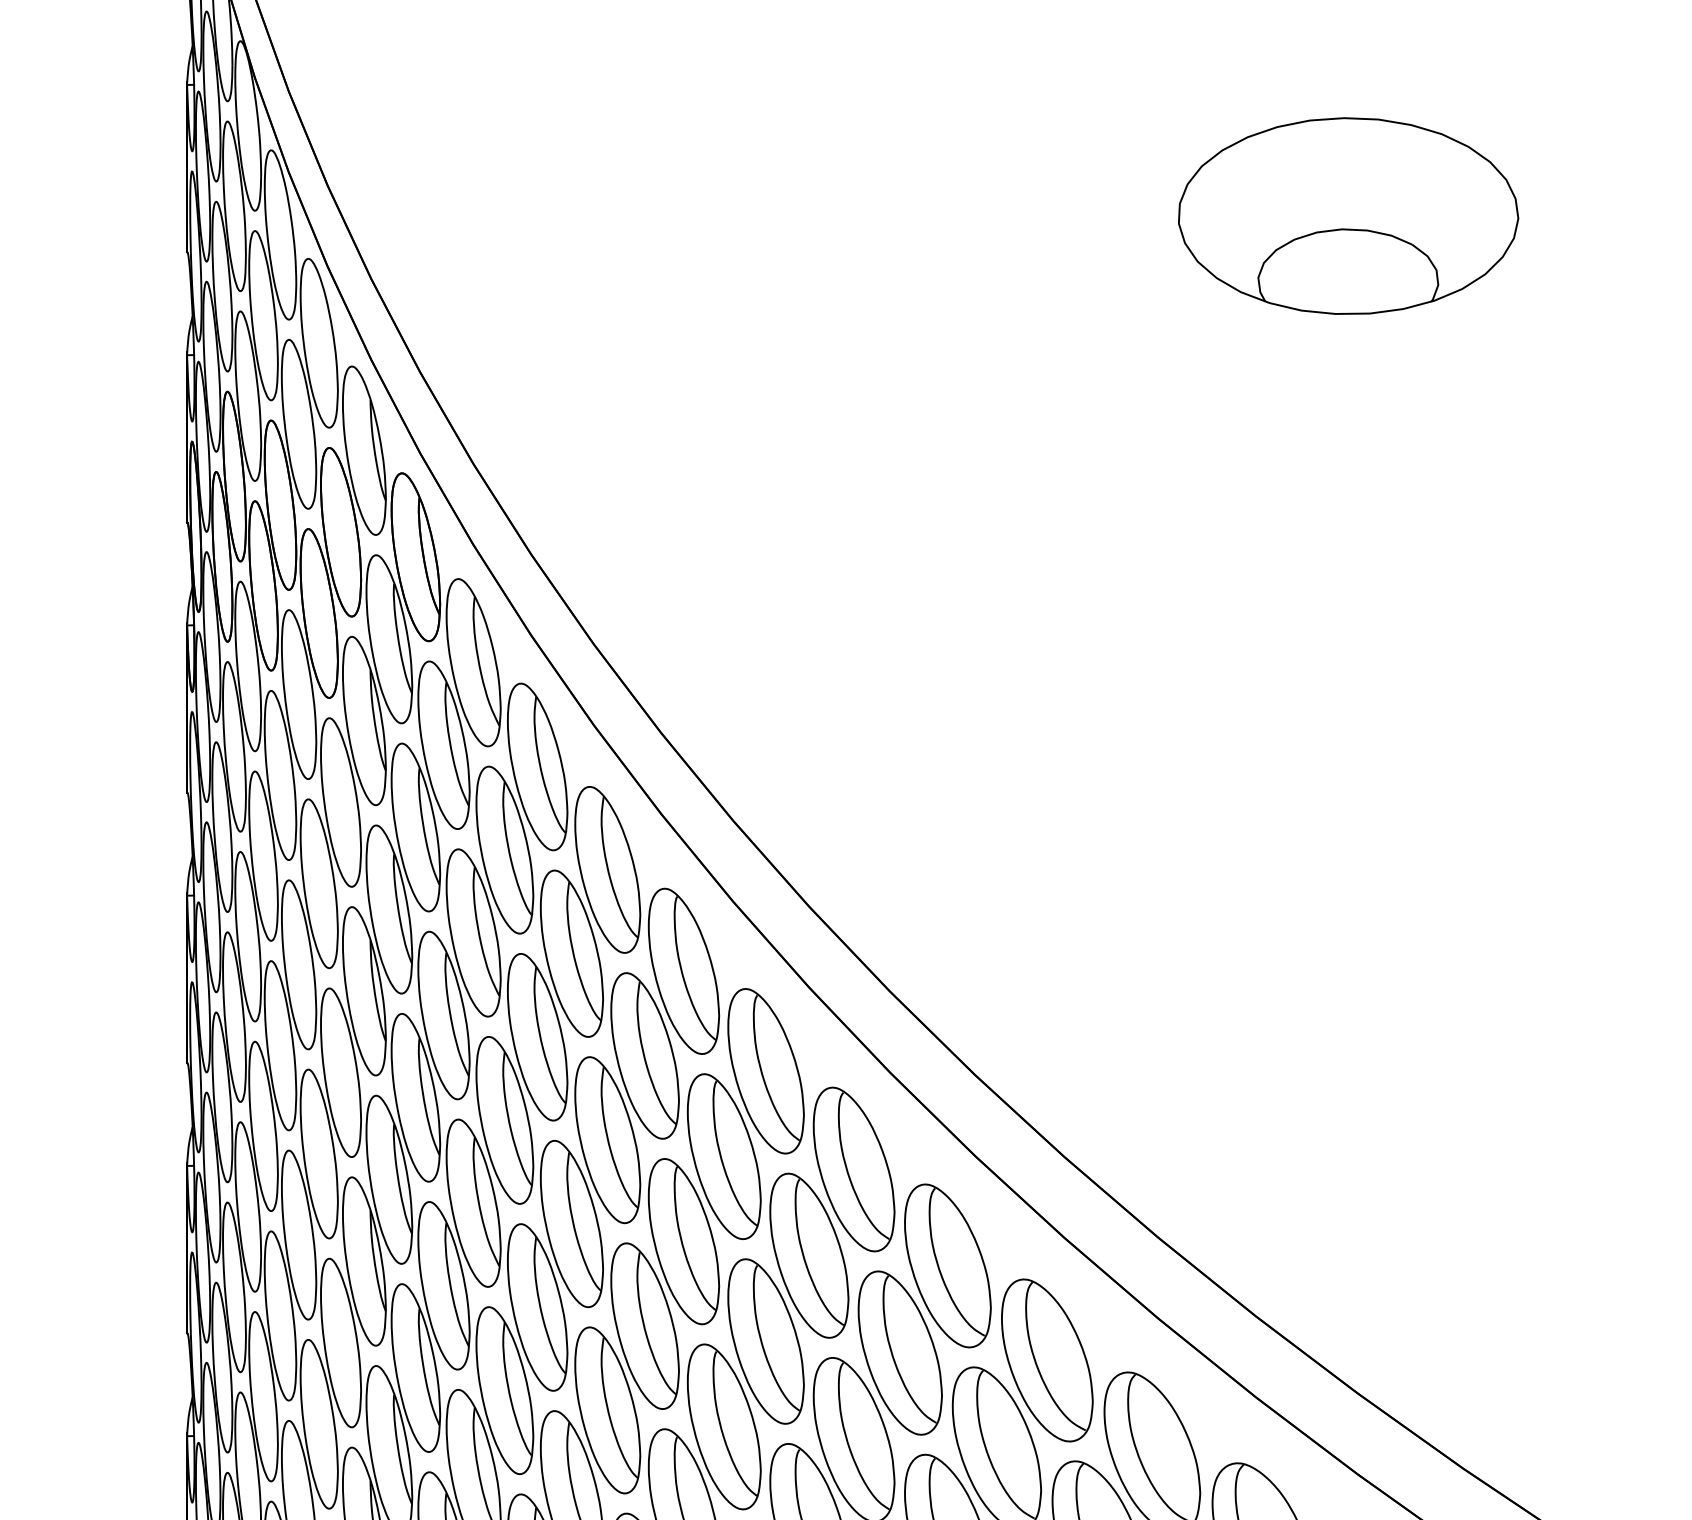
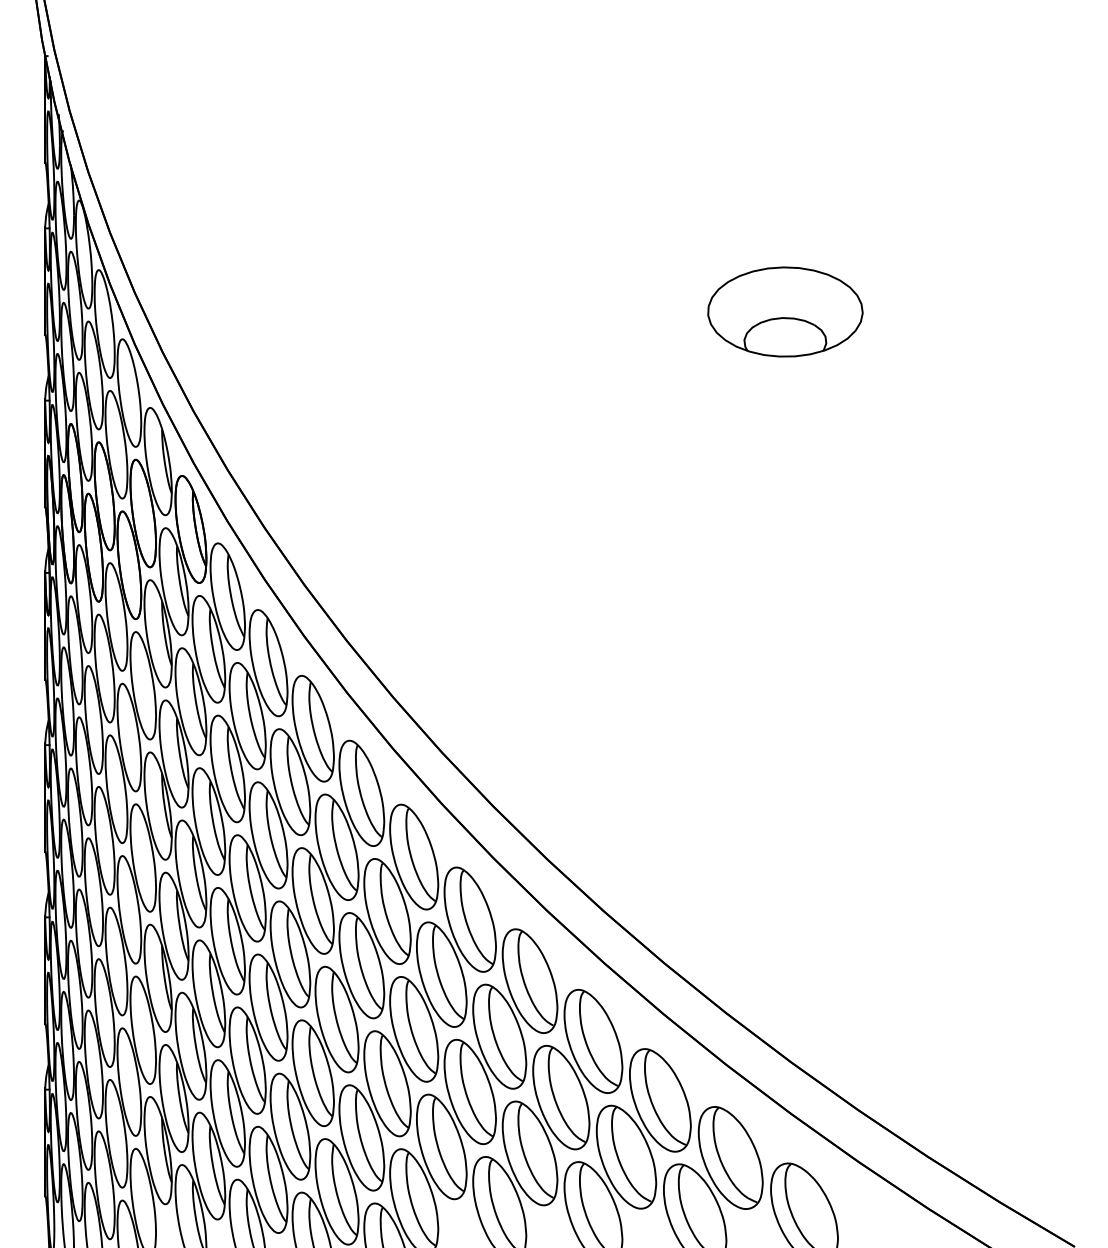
part: (1348, 215) -> (785, 311), size x0.71

